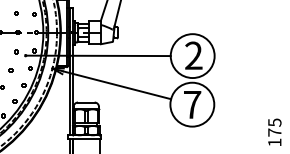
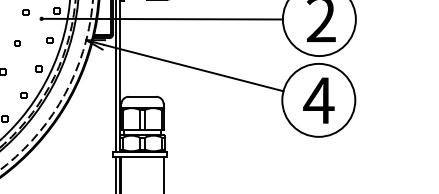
text: (191, 104) -> (317, 100), 7 -> 4

